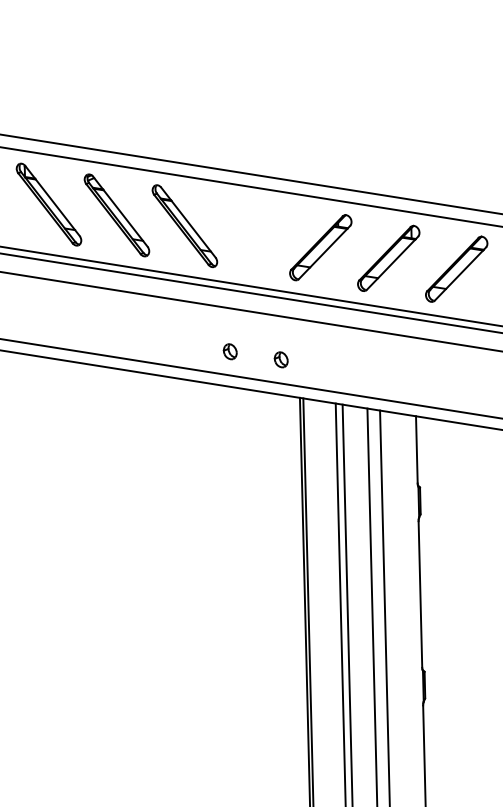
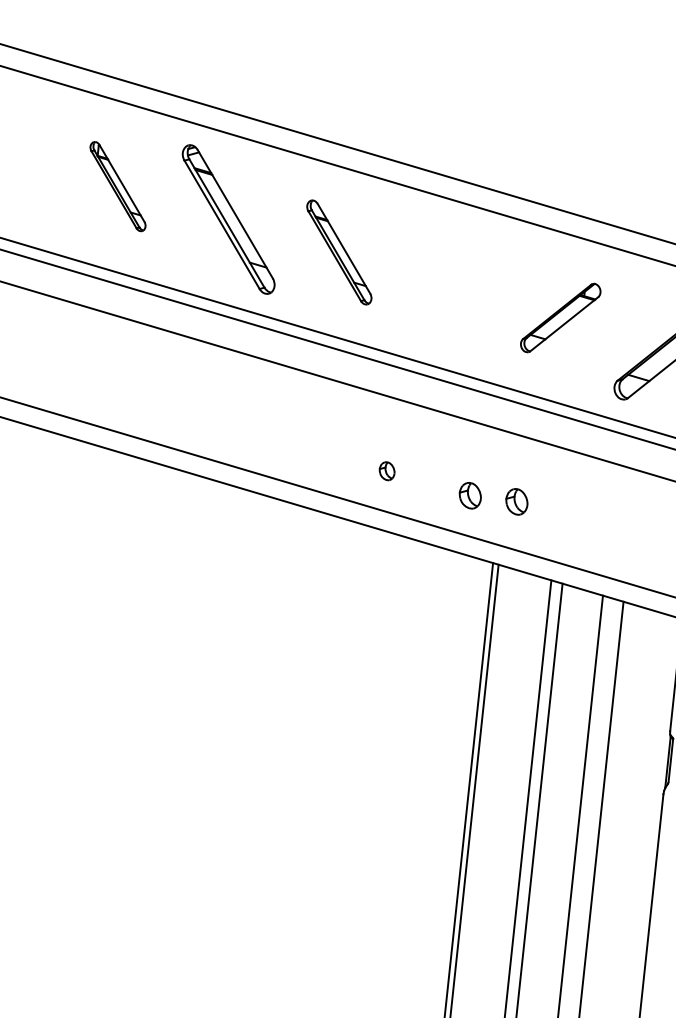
part: (48, 204) -> (117, 186), size x0.6
part: (184, 226) -> (338, 252), size x0.7
part: (320, 247) -> (560, 317), size x0.7
part: (229, 351) -> (386, 470), size x0.7
part: (308, 359) -> (515, 501), added

